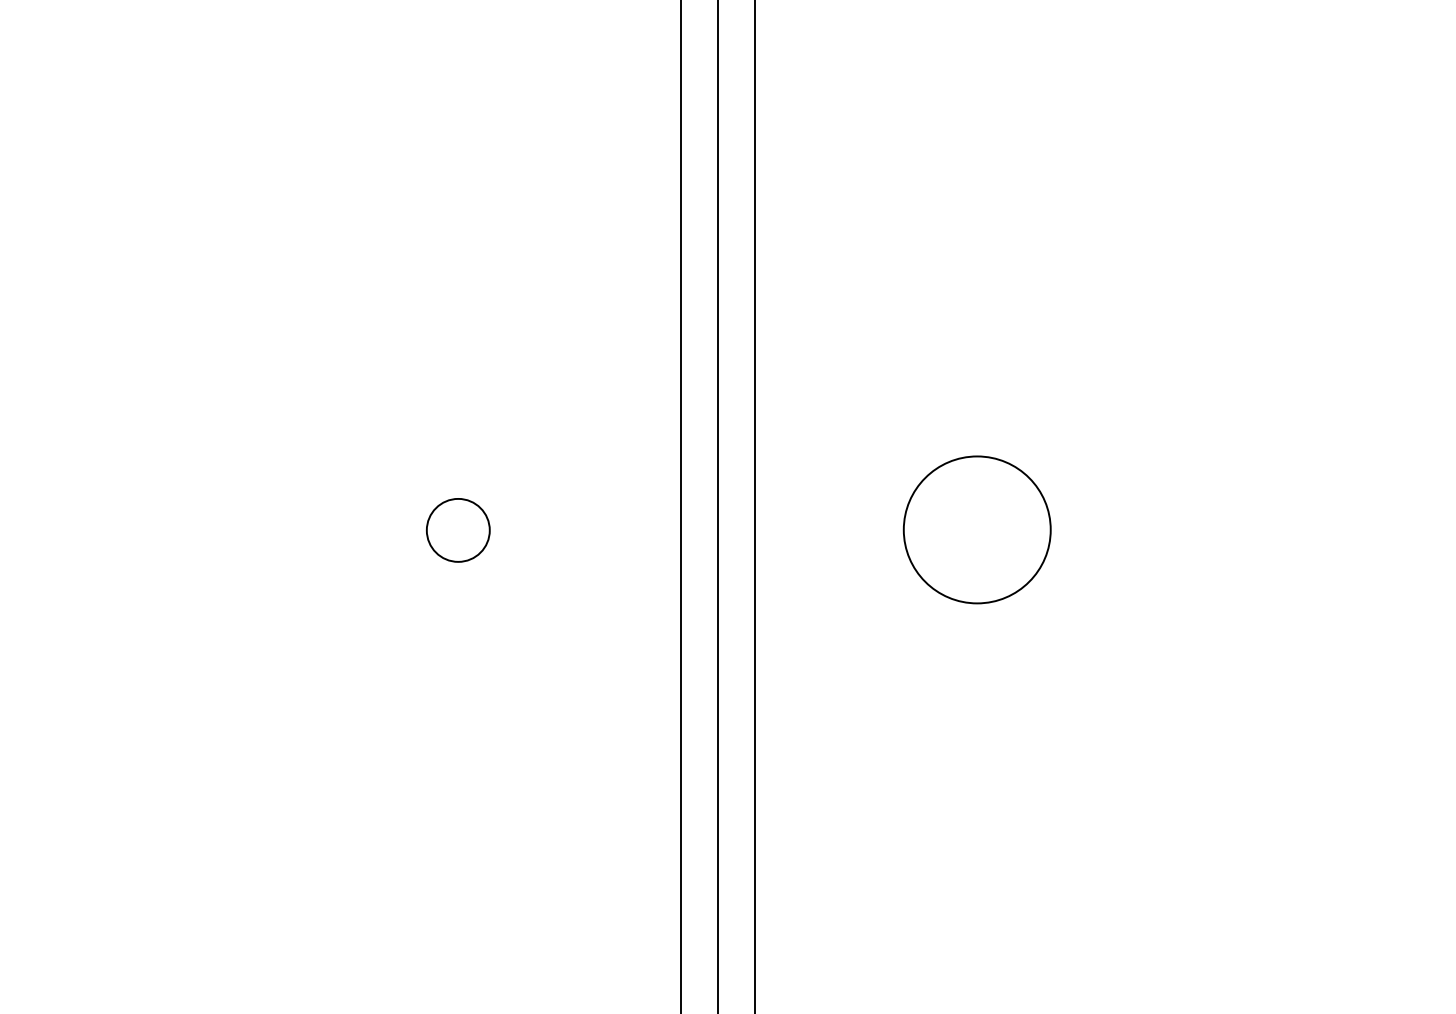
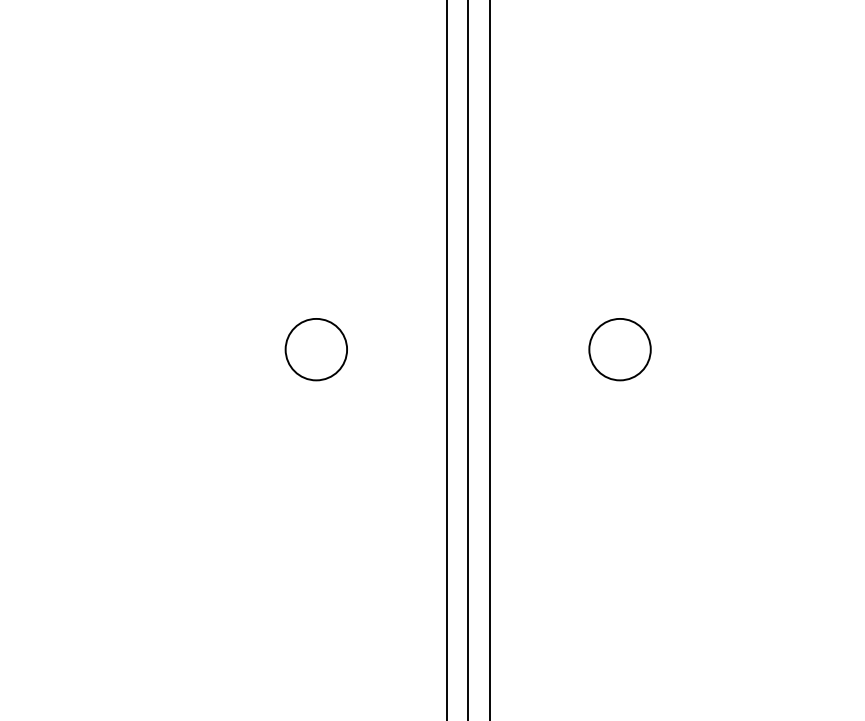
circle: (457, 529) -> (315, 349), size x1.67
circle: (976, 529) -> (619, 349), size x0.71

